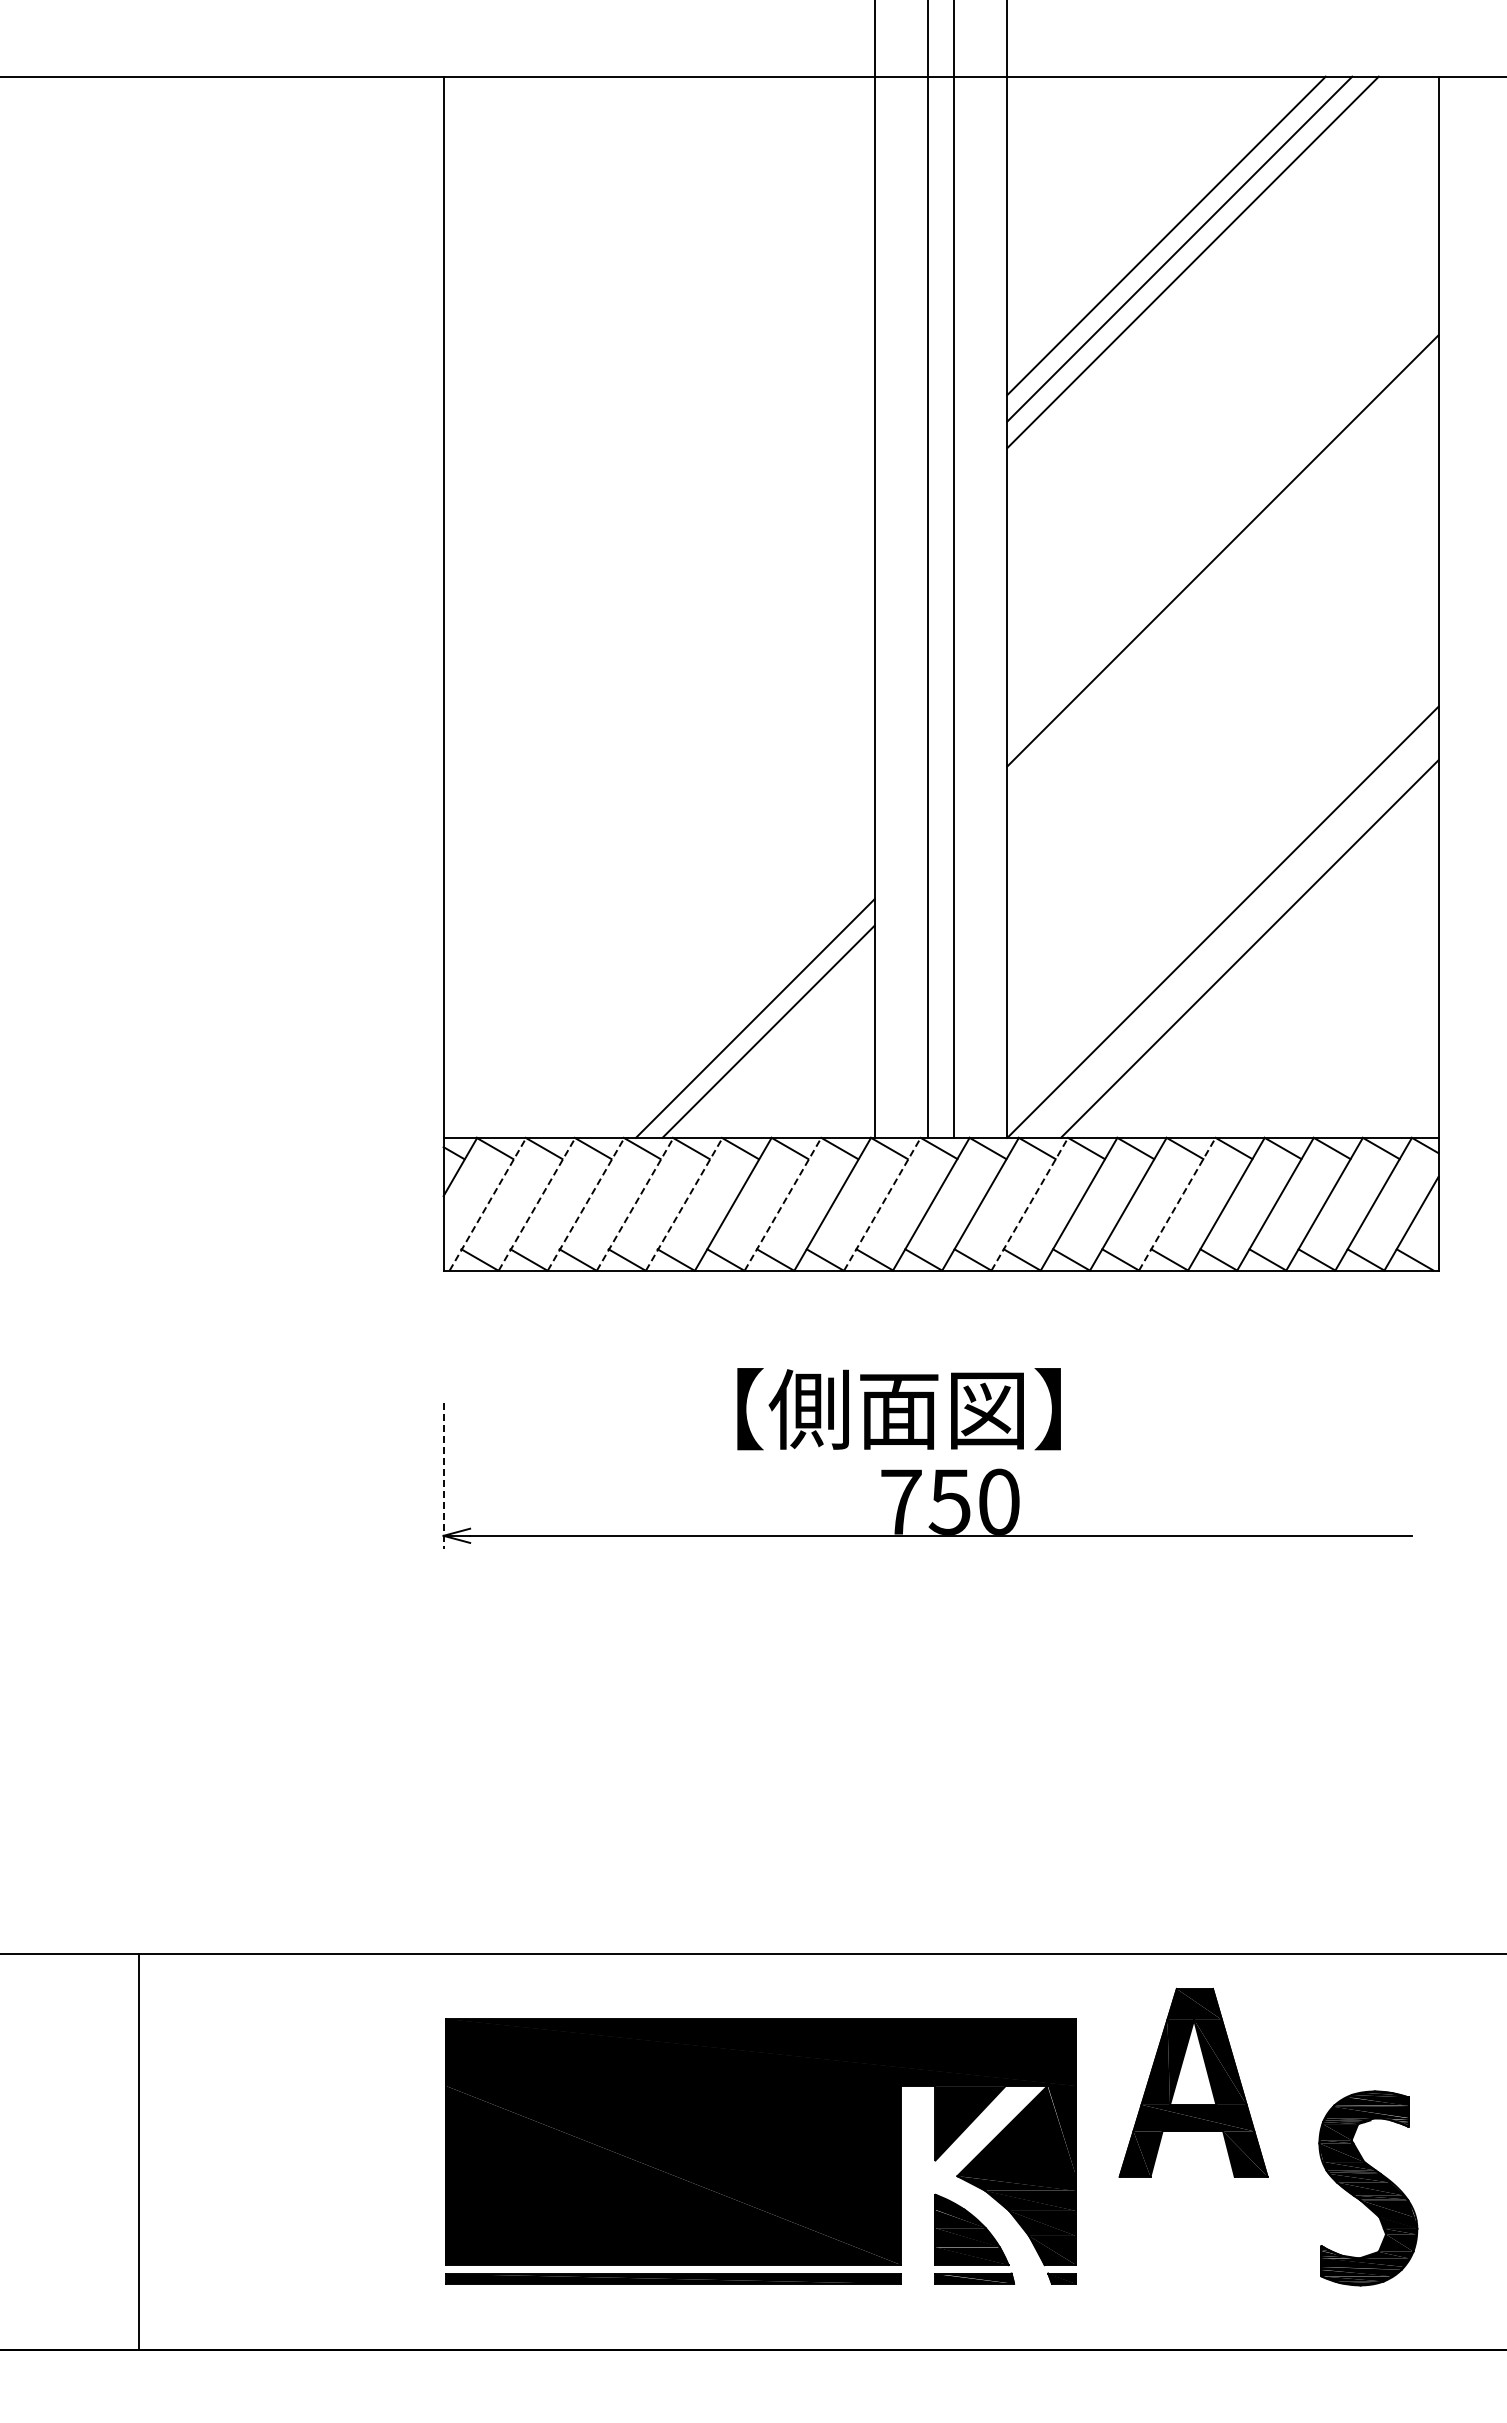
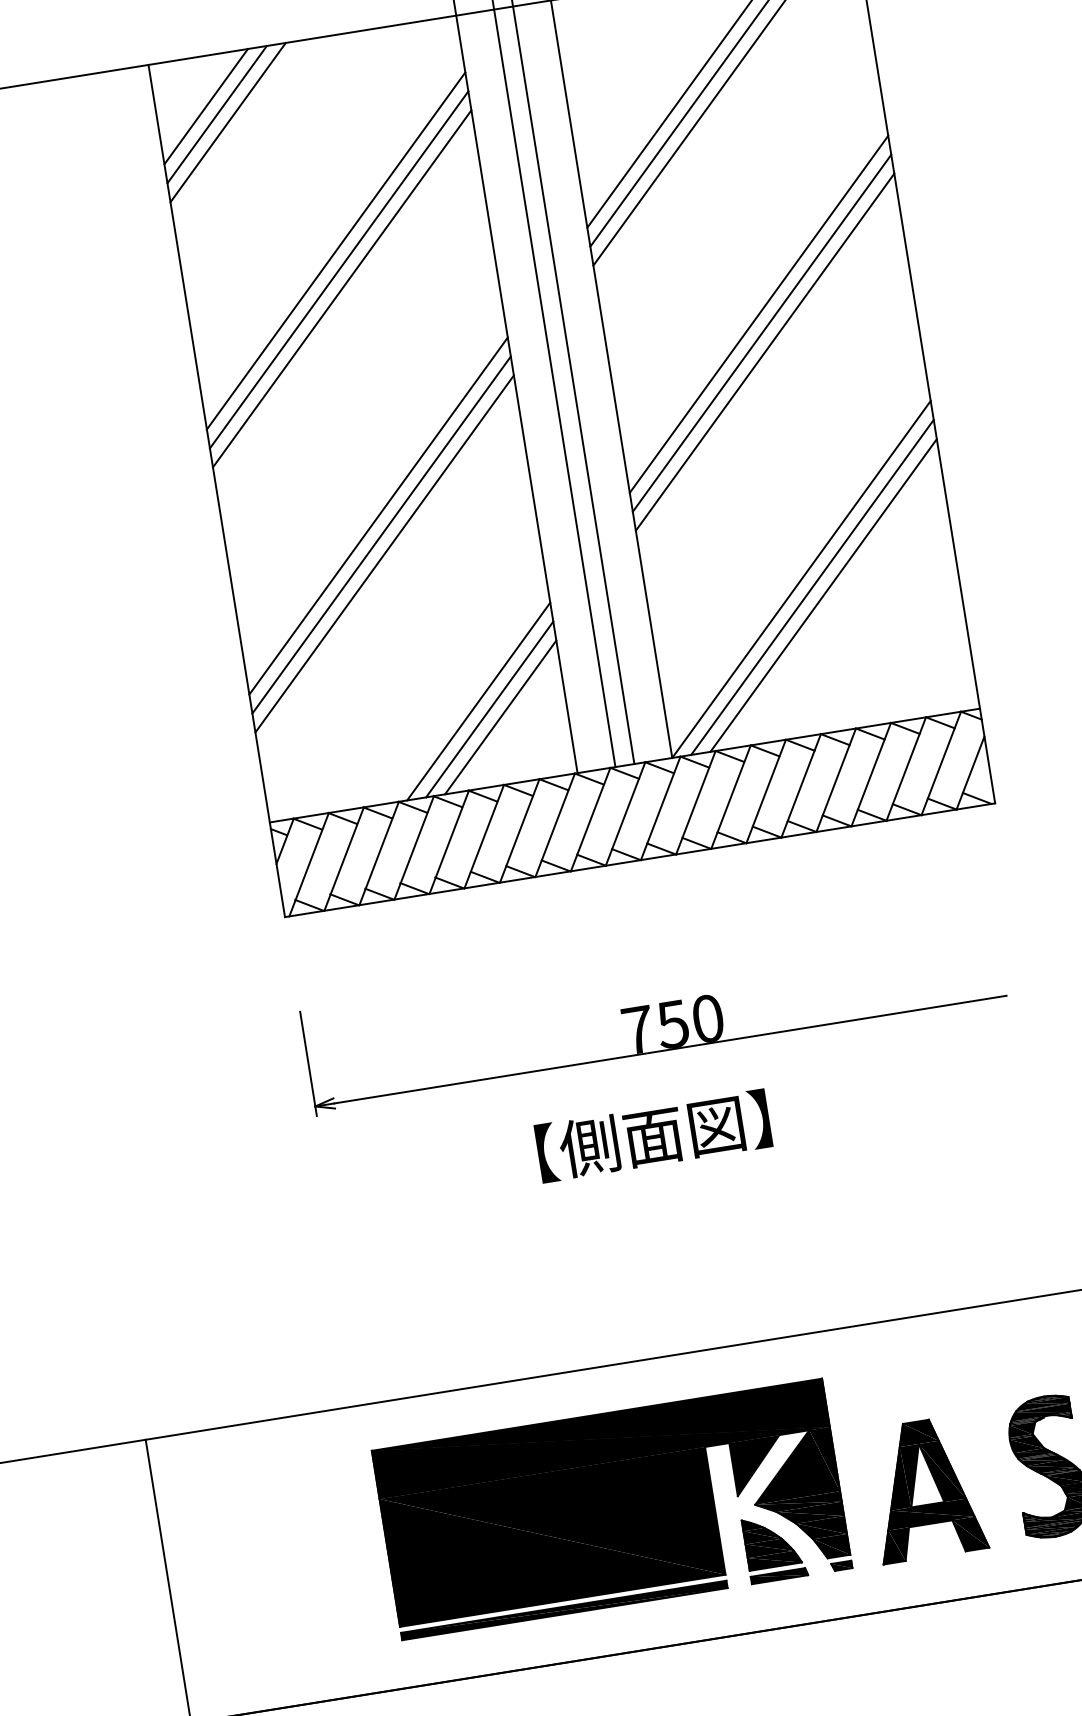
line: (512, 145) -> (205, 106), added
line: (526, 159) -> (217, 114), added
line: (539, 172) -> (227, 122), added
line: (658, 371) -> (335, 250), added
line: (658, 397) -> (338, 269), added
line: (658, 424) -> (341, 288), added
line: (1222, 576) -> (761, 332), added
line: (1222, 603) -> (764, 351), added
line: (658, 742) -> (378, 515), added
line: (658, 769) -> (381, 534), added
line: (658, 795) -> (384, 553), added
line: (1235, 935) -> (811, 587), added
line: (781, 1044) -> (500, 717), added
line: (488, 1204) -> (309, 864), dashed -> solid
line: (537, 1204) -> (344, 859), dashed -> solid
line: (586, 1204) -> (379, 853), dashed -> solid
line: (635, 1204) -> (414, 848), dashed -> solid
line: (684, 1204) -> (449, 842), dashed -> solid
line: (783, 1204) -> (520, 831), dashed -> solid
line: (882, 1204) -> (590, 819), dashed -> solid
line: (1029, 1204) -> (695, 803), dashed -> solid
line: (1177, 1204) -> (801, 786), dashed -> solid
text: (898, 1409) -> (653, 1136), moved
line: (443, 1476) -> (308, 1064), dashed -> solid
part: (1193, 2082) -> (925, 1488), moved

